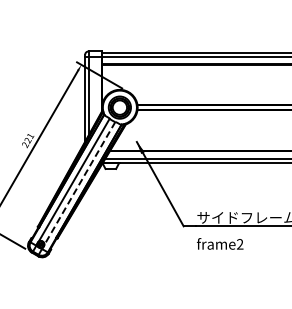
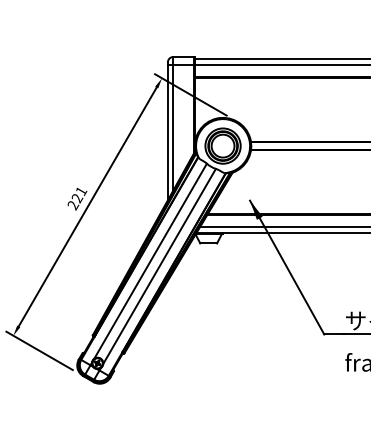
line: (79, 183) -> (158, 266), dashed -> solid

